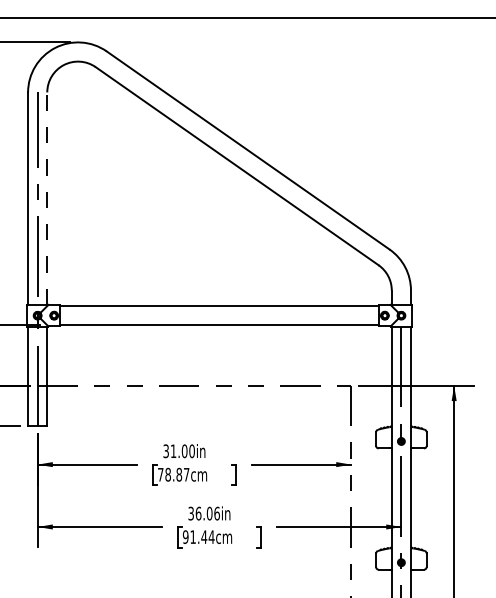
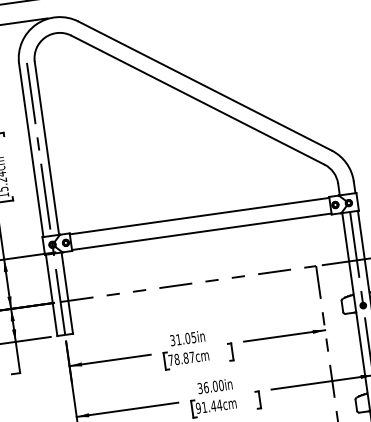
line: (47, 198) -> (47, 148), dashed -> solid
text: (191, 451) -> (193, 337), 31.00in -> 31.05in
text: (216, 513) -> (220, 385), 36.06in -> 36.00in

